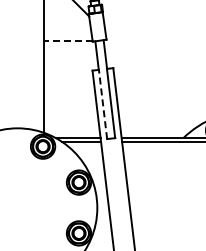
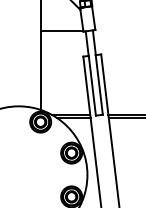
line: (67, 40) -> (61, 30), dashed -> solid
line: (103, 104) -> (92, 85), dashed -> solid

